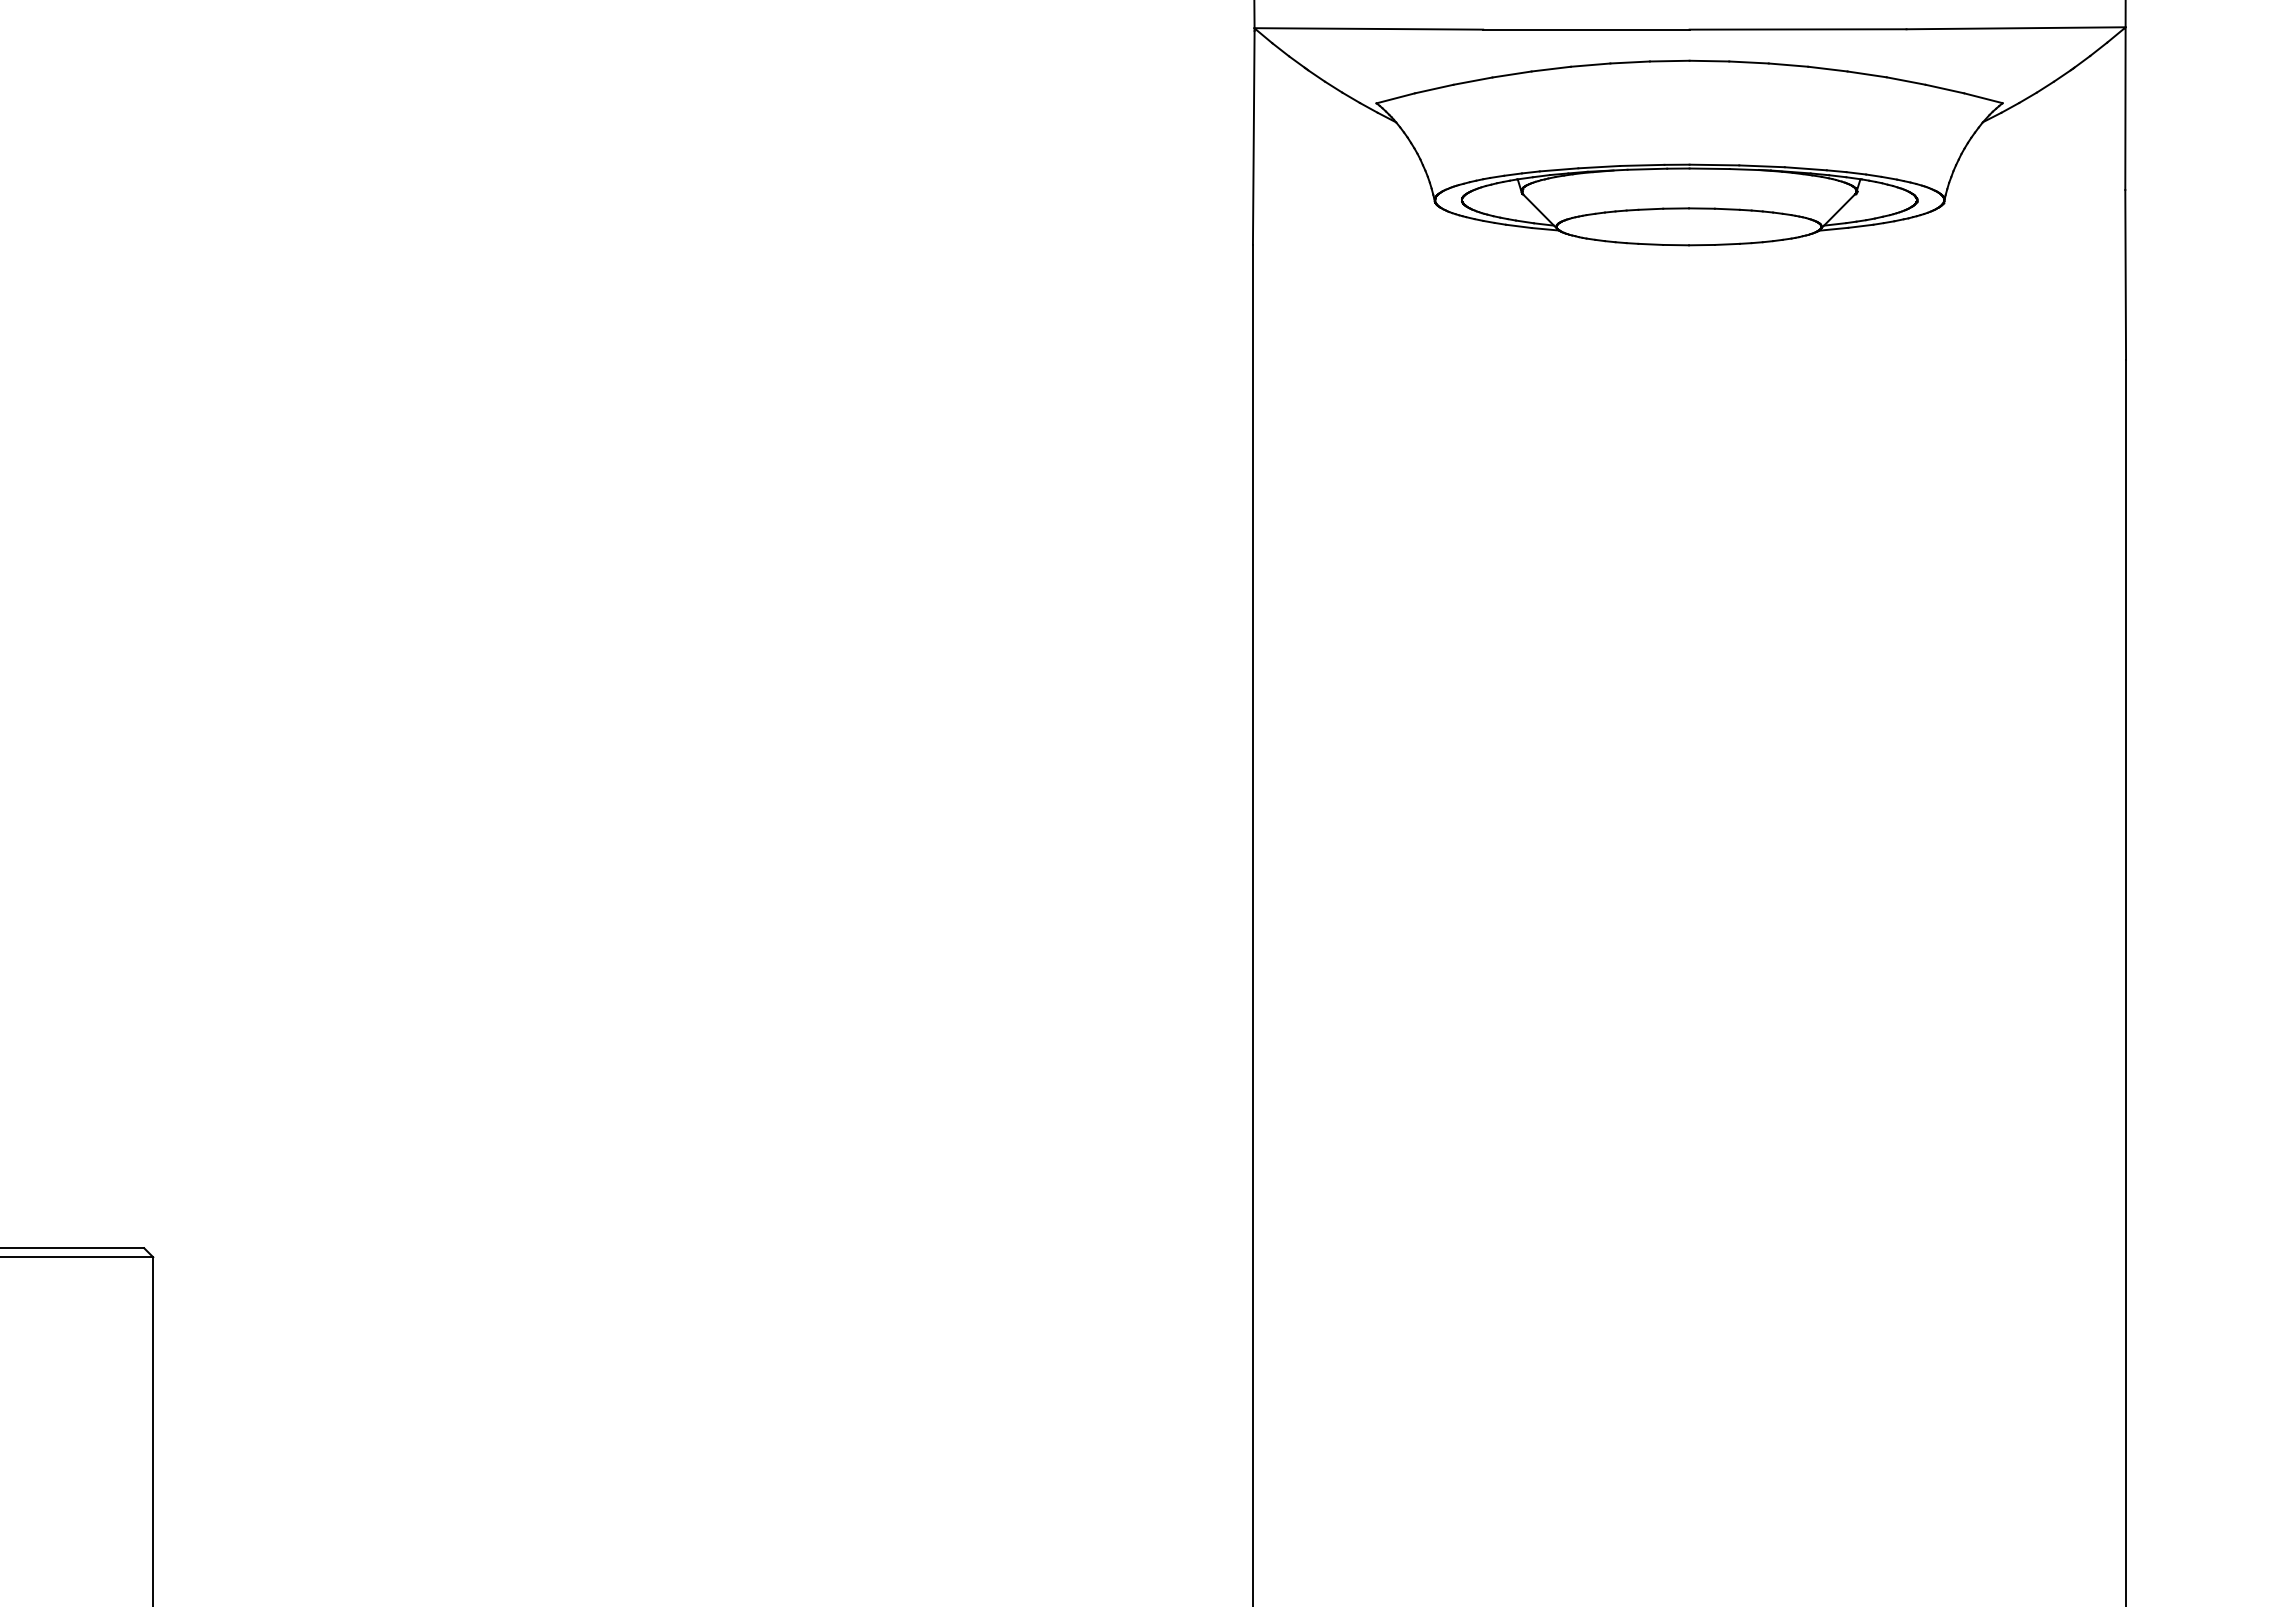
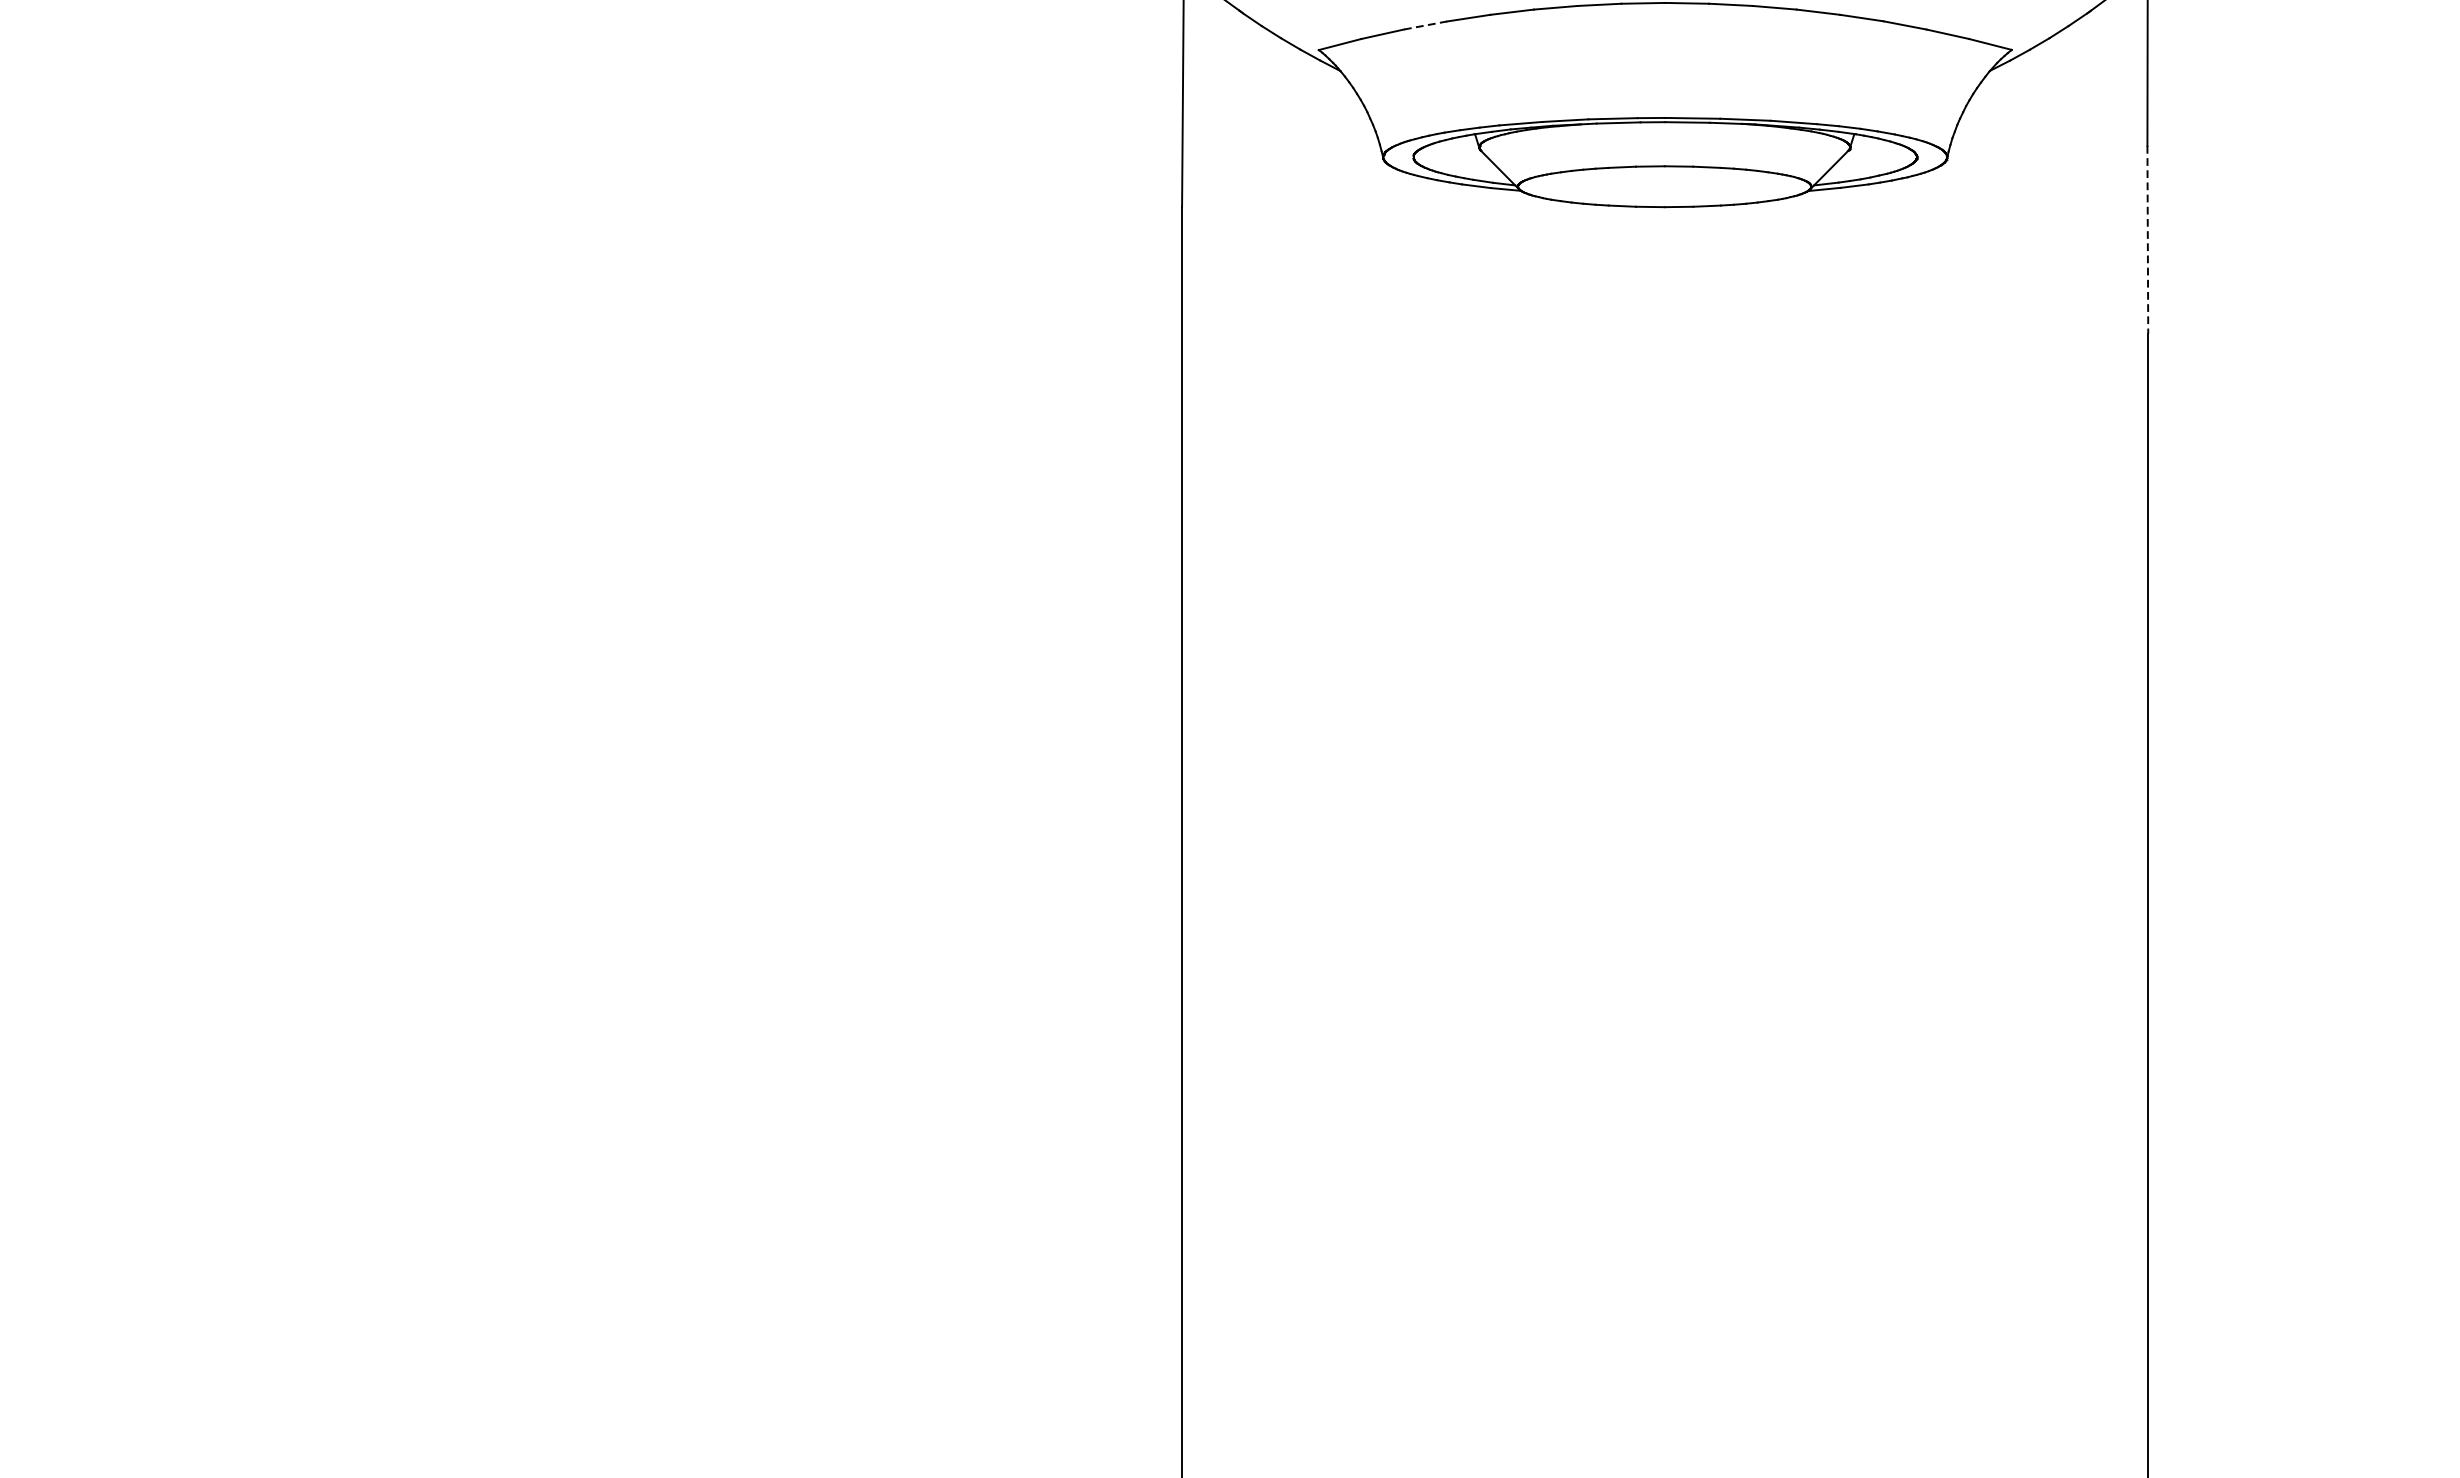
line: (1473, 81) -> (1426, 25), solid -> dashed
line: (2125, 274) -> (2147, 239), solid -> dashed

